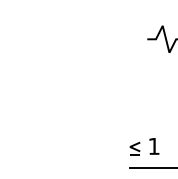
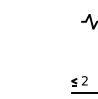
text: (153, 145) -> (84, 80), 1 -> 2

